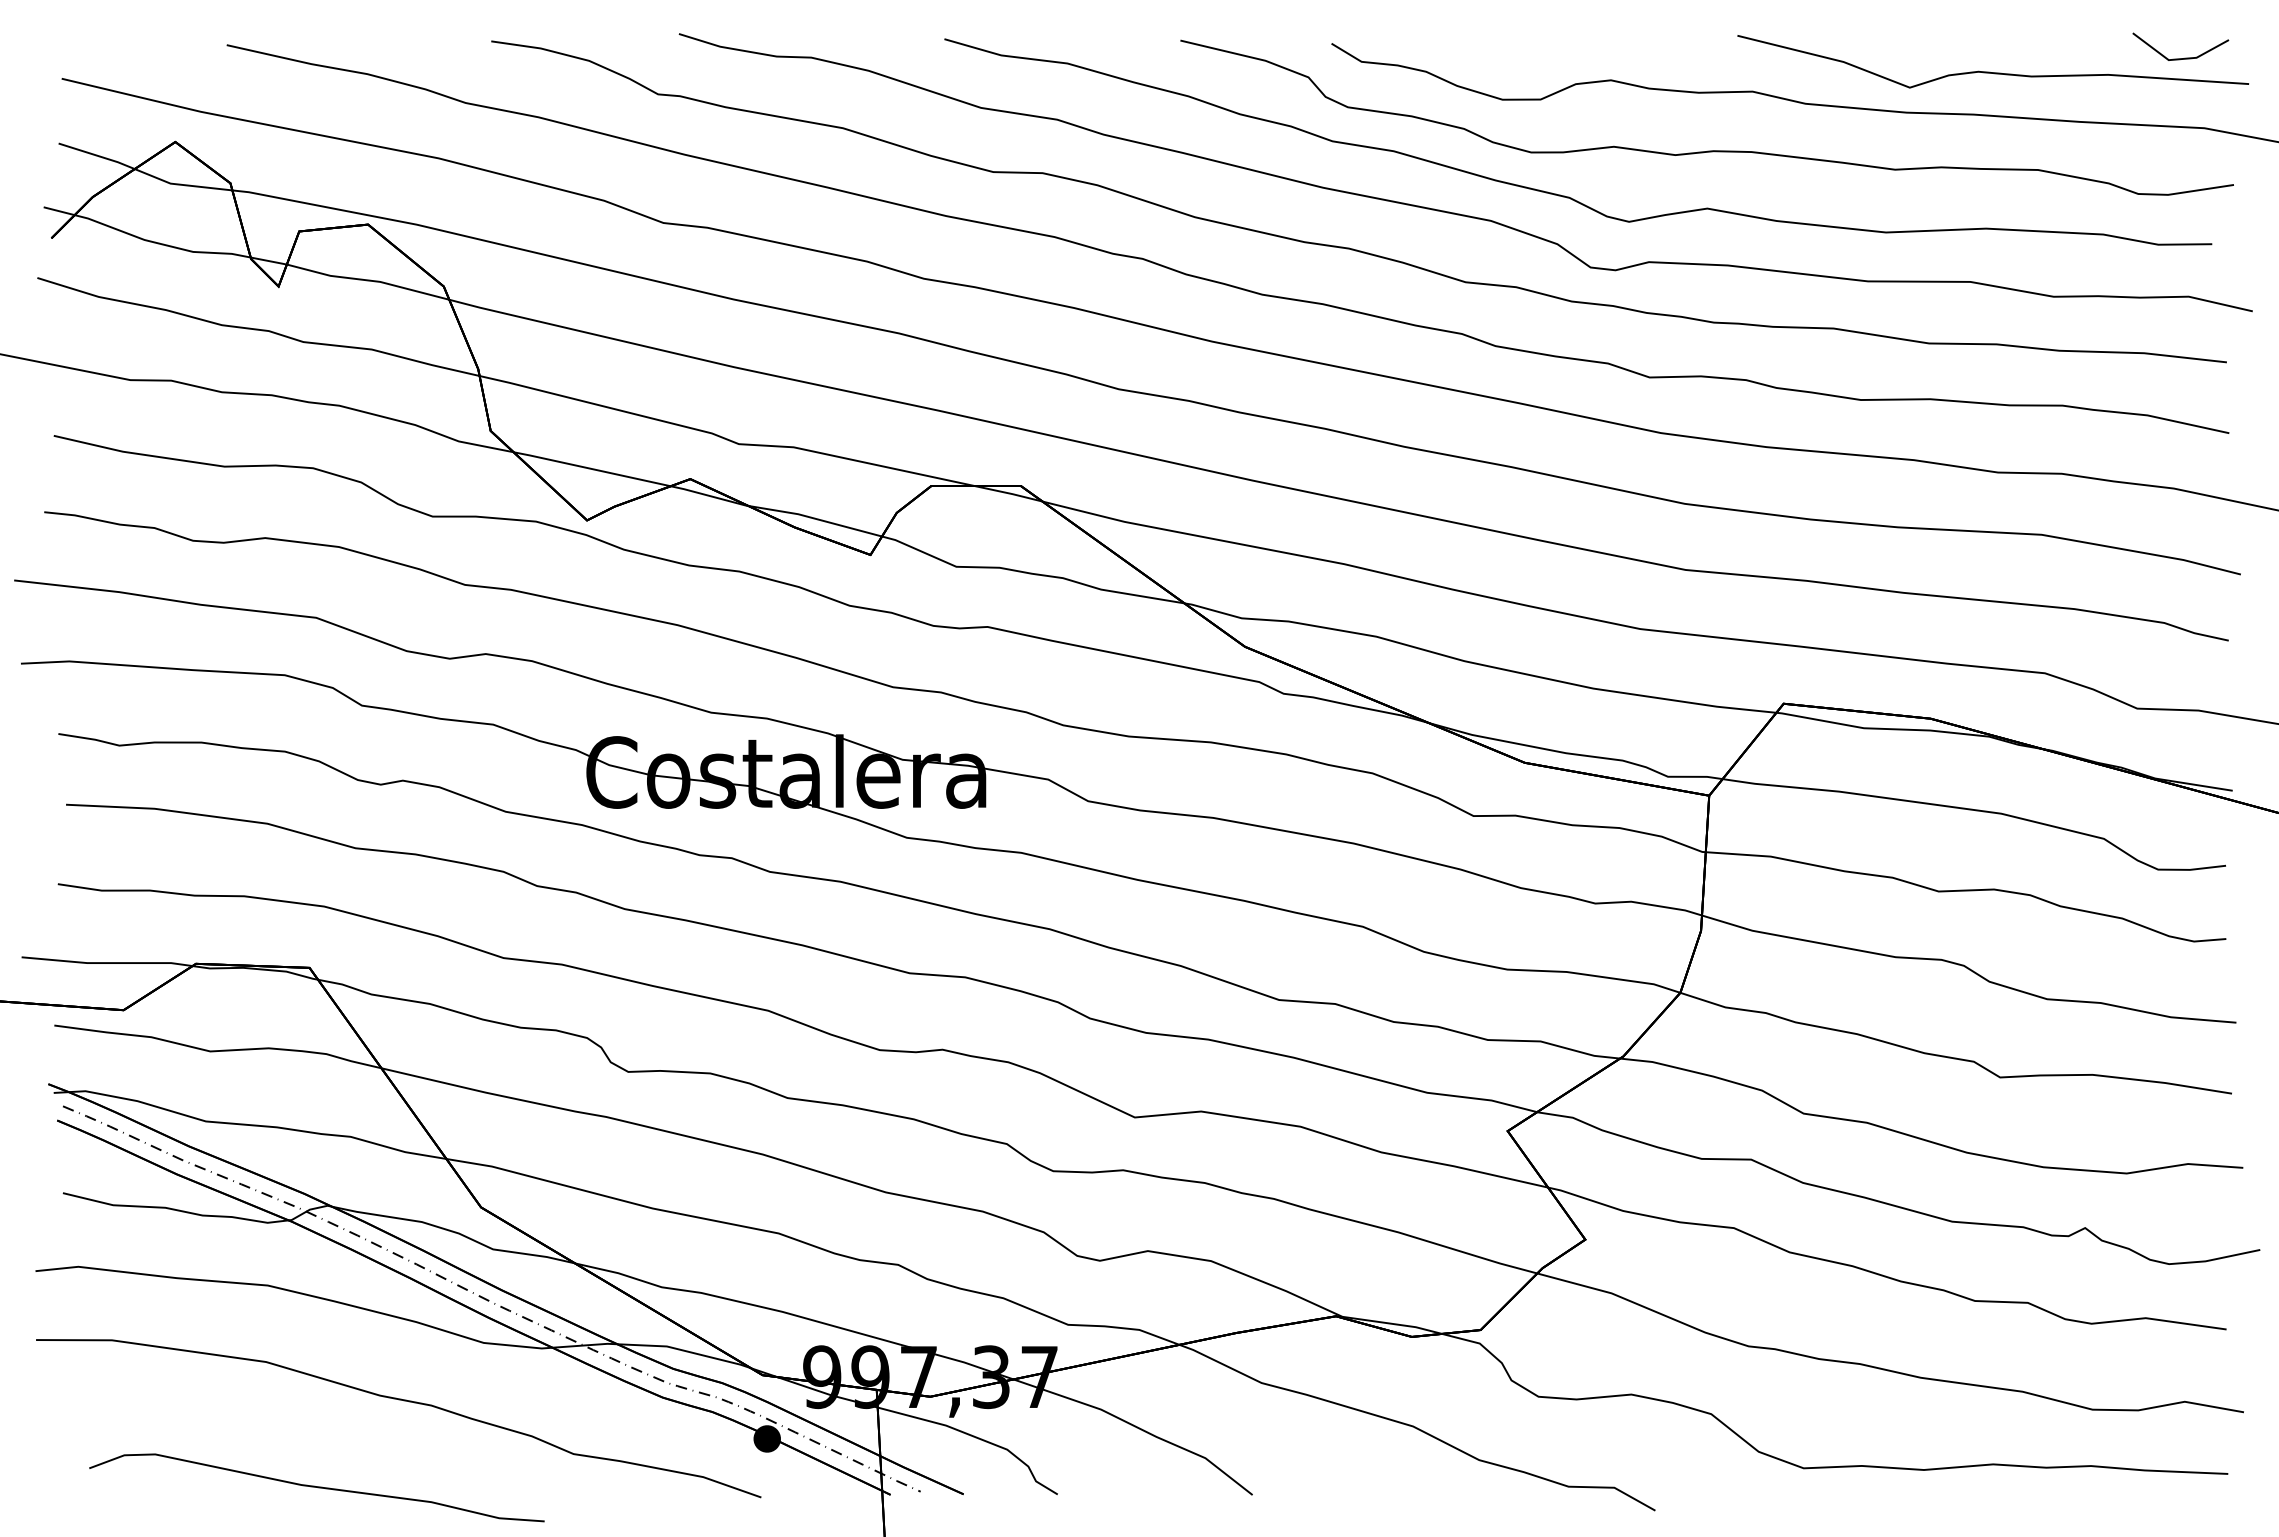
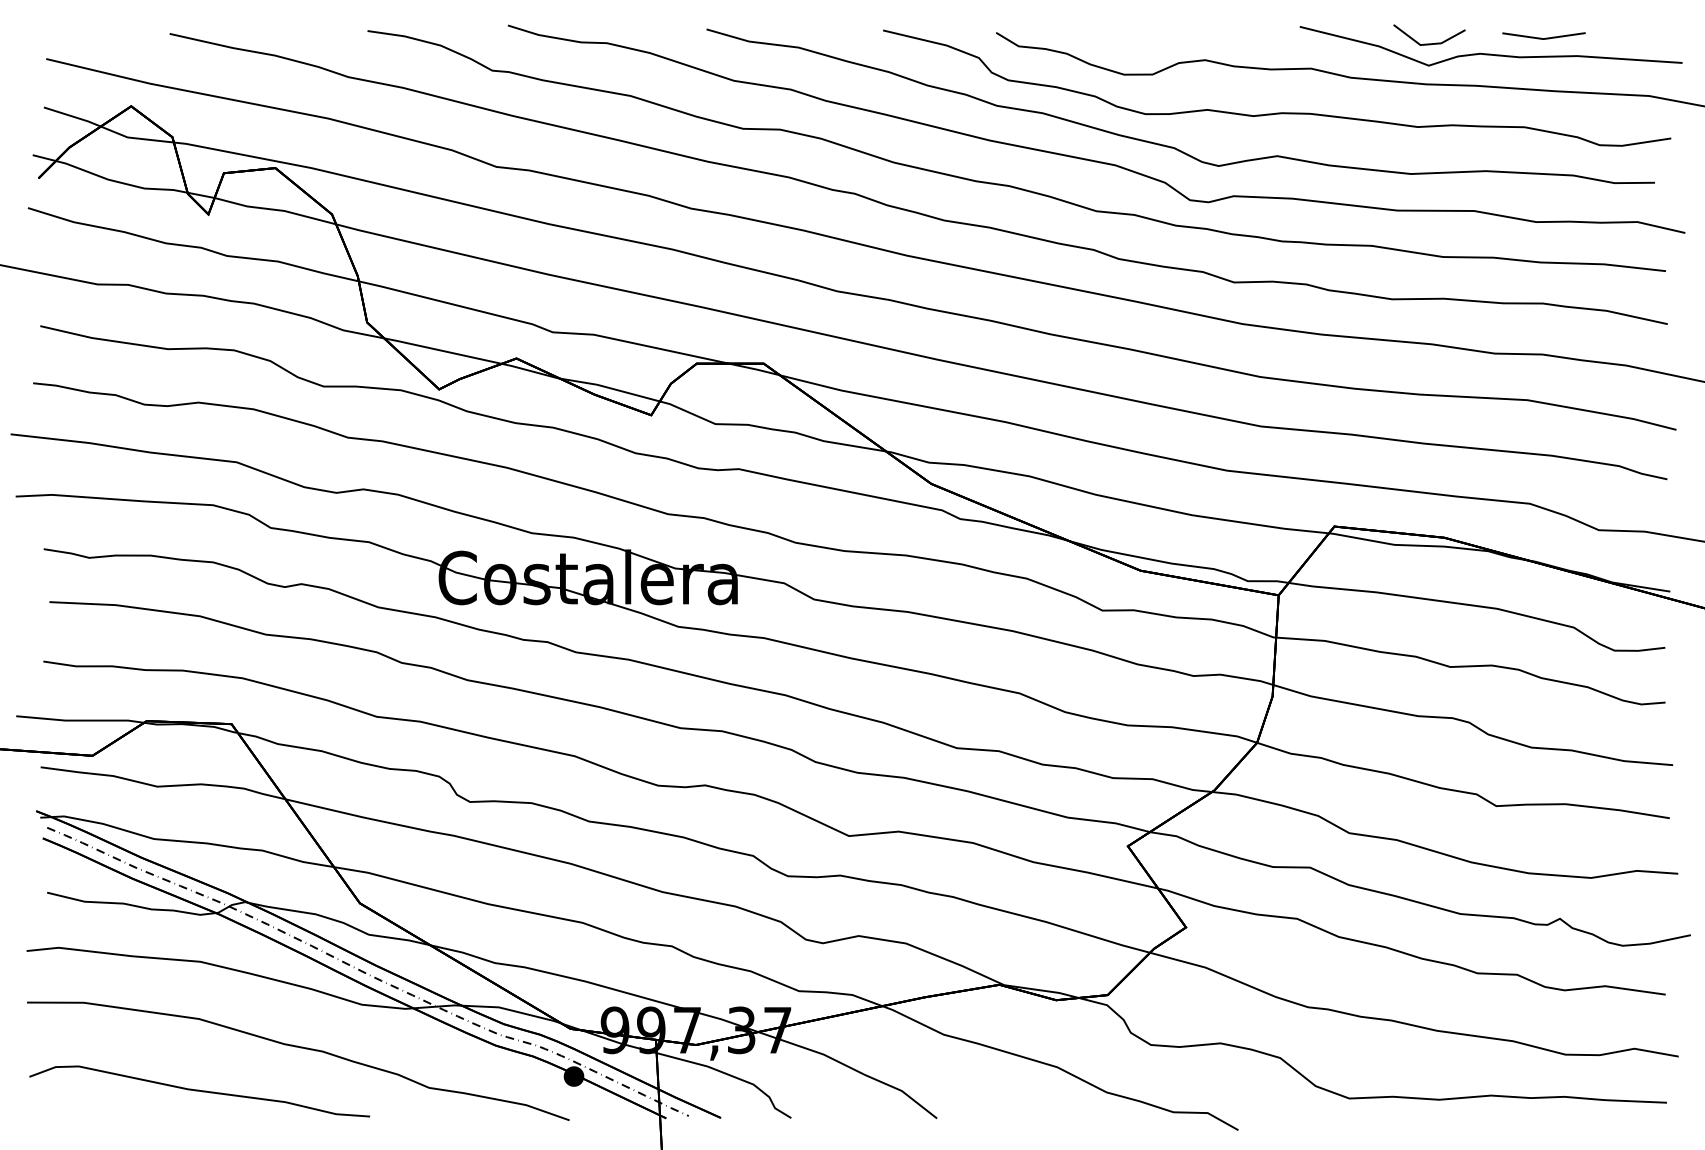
line: (2065, 50) -> (1545, 37), added
line: (2184, 57) -> (1432, 43), moved
curve: (316, 1487) -> (199, 1091), moved

